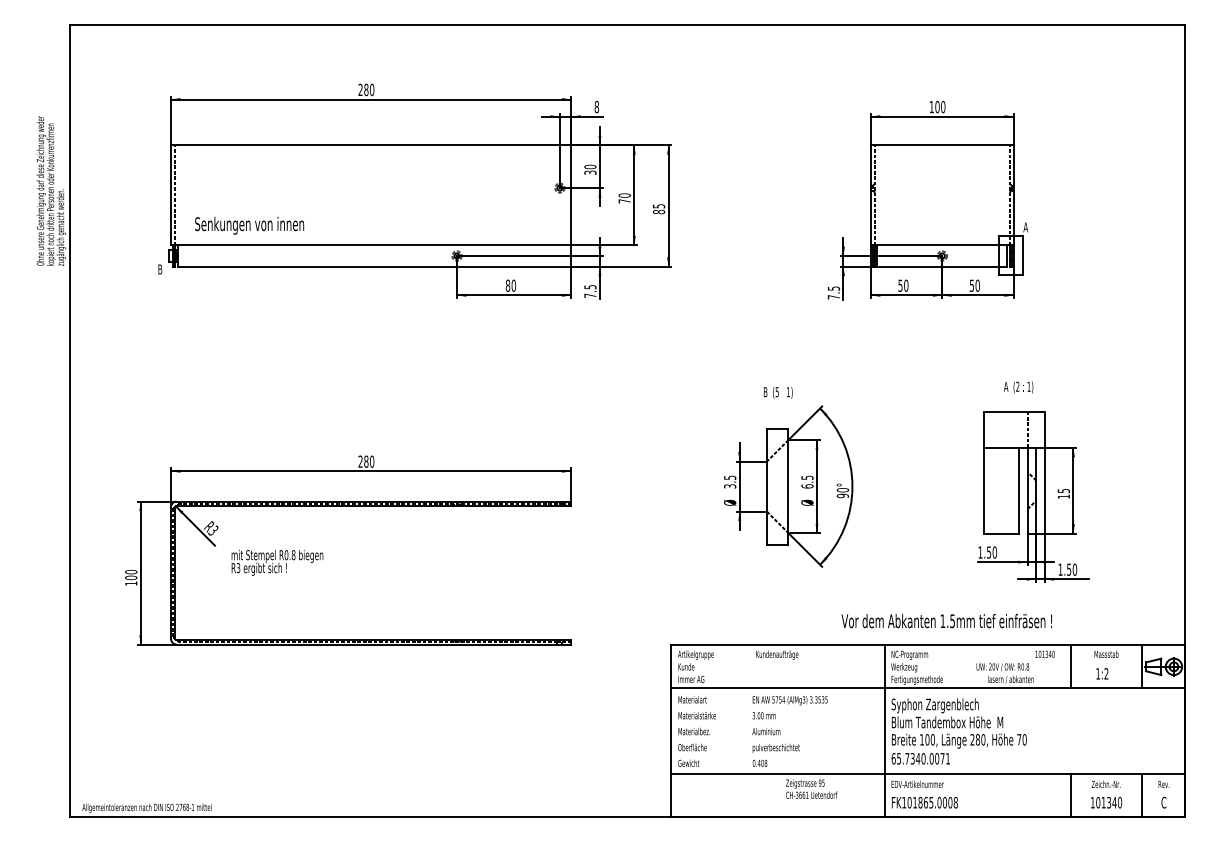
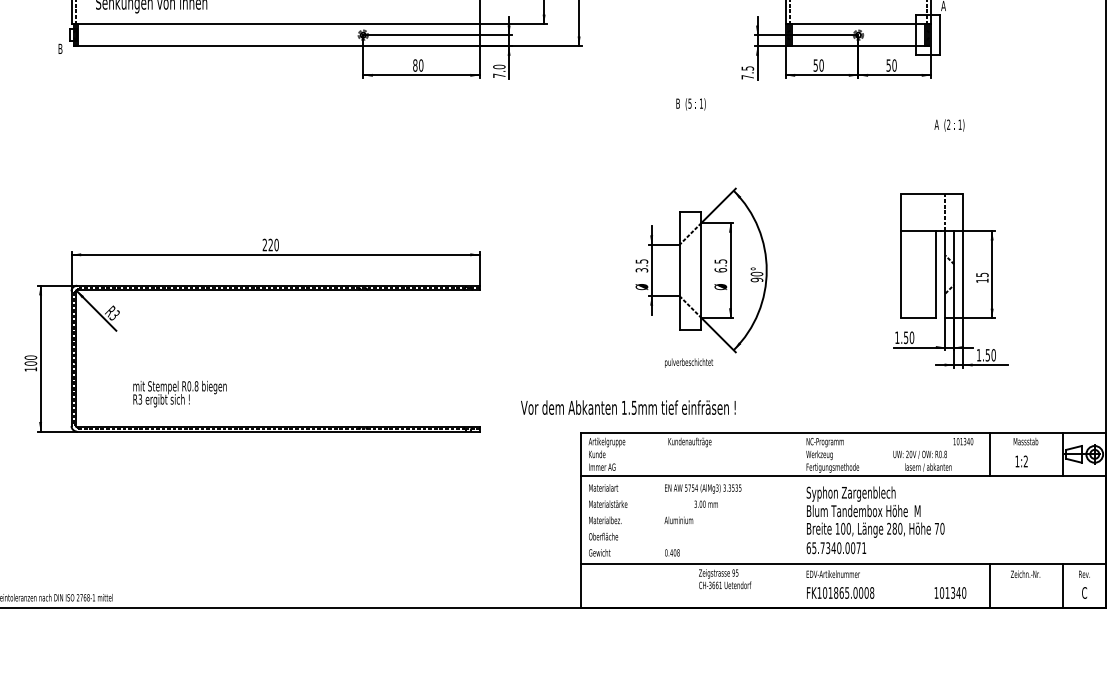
text: (590, 287) -> (499, 67), 7.5 -> 7.0
text: (1018, 387) -> (949, 125), moved
text: (778, 392) -> (691, 104), moved
text: (366, 461) -> (270, 244), 280 -> 220
text: (277, 562) -> (180, 393), moved
text: (946, 620) -> (628, 407), moved
text: (763, 715) -> (705, 504), moved
line: (885, 730) -> (800, 519), removed
text: (775, 748) -> (688, 363), moved
text: (1106, 802) -> (950, 592), moved

